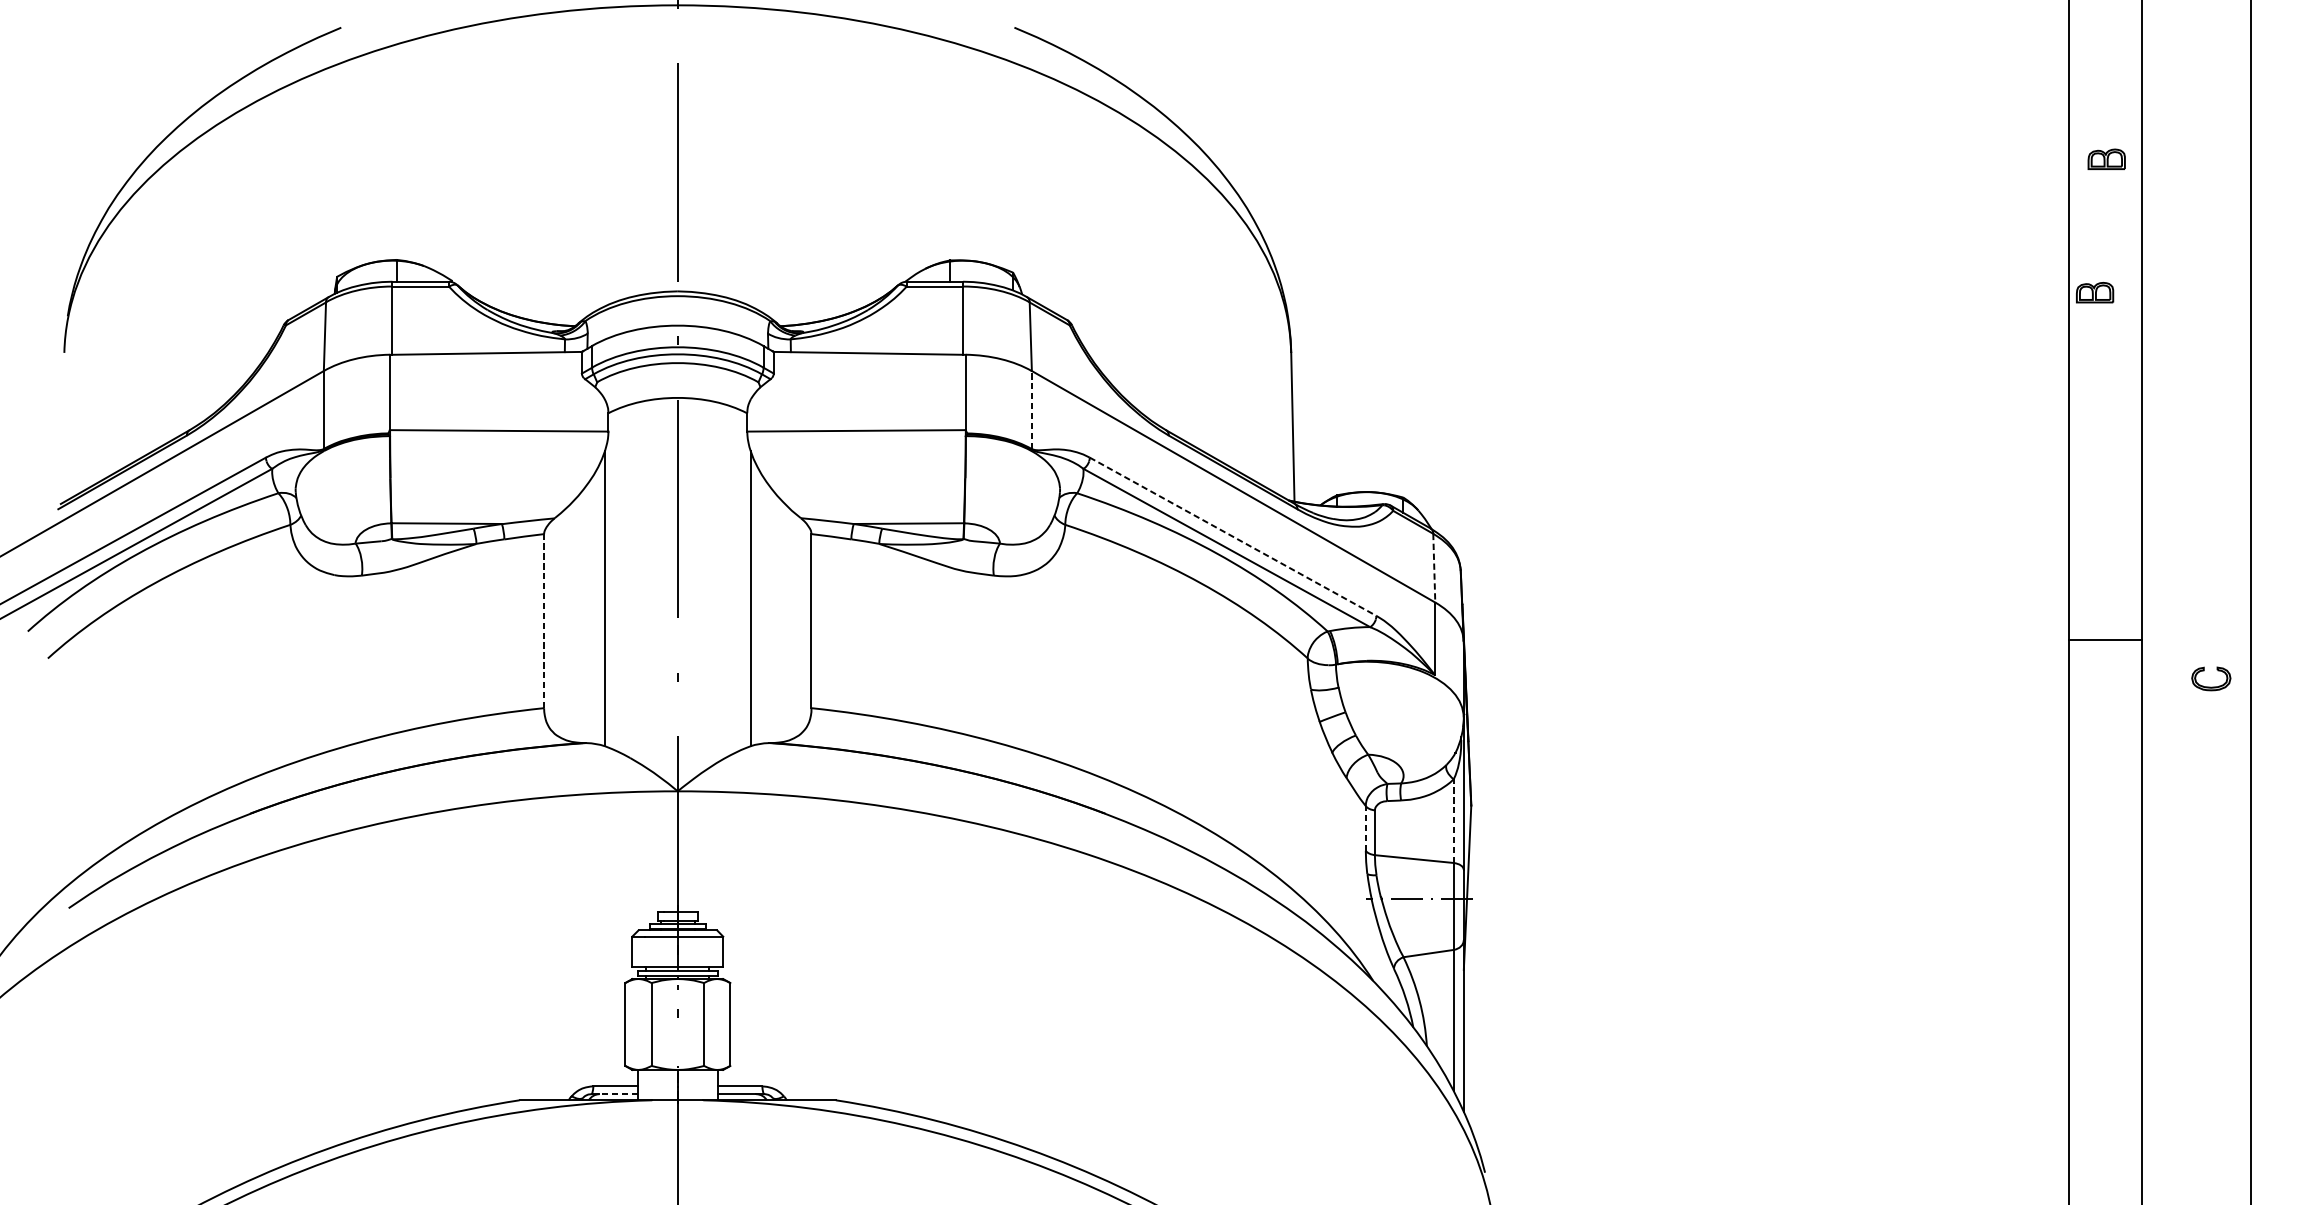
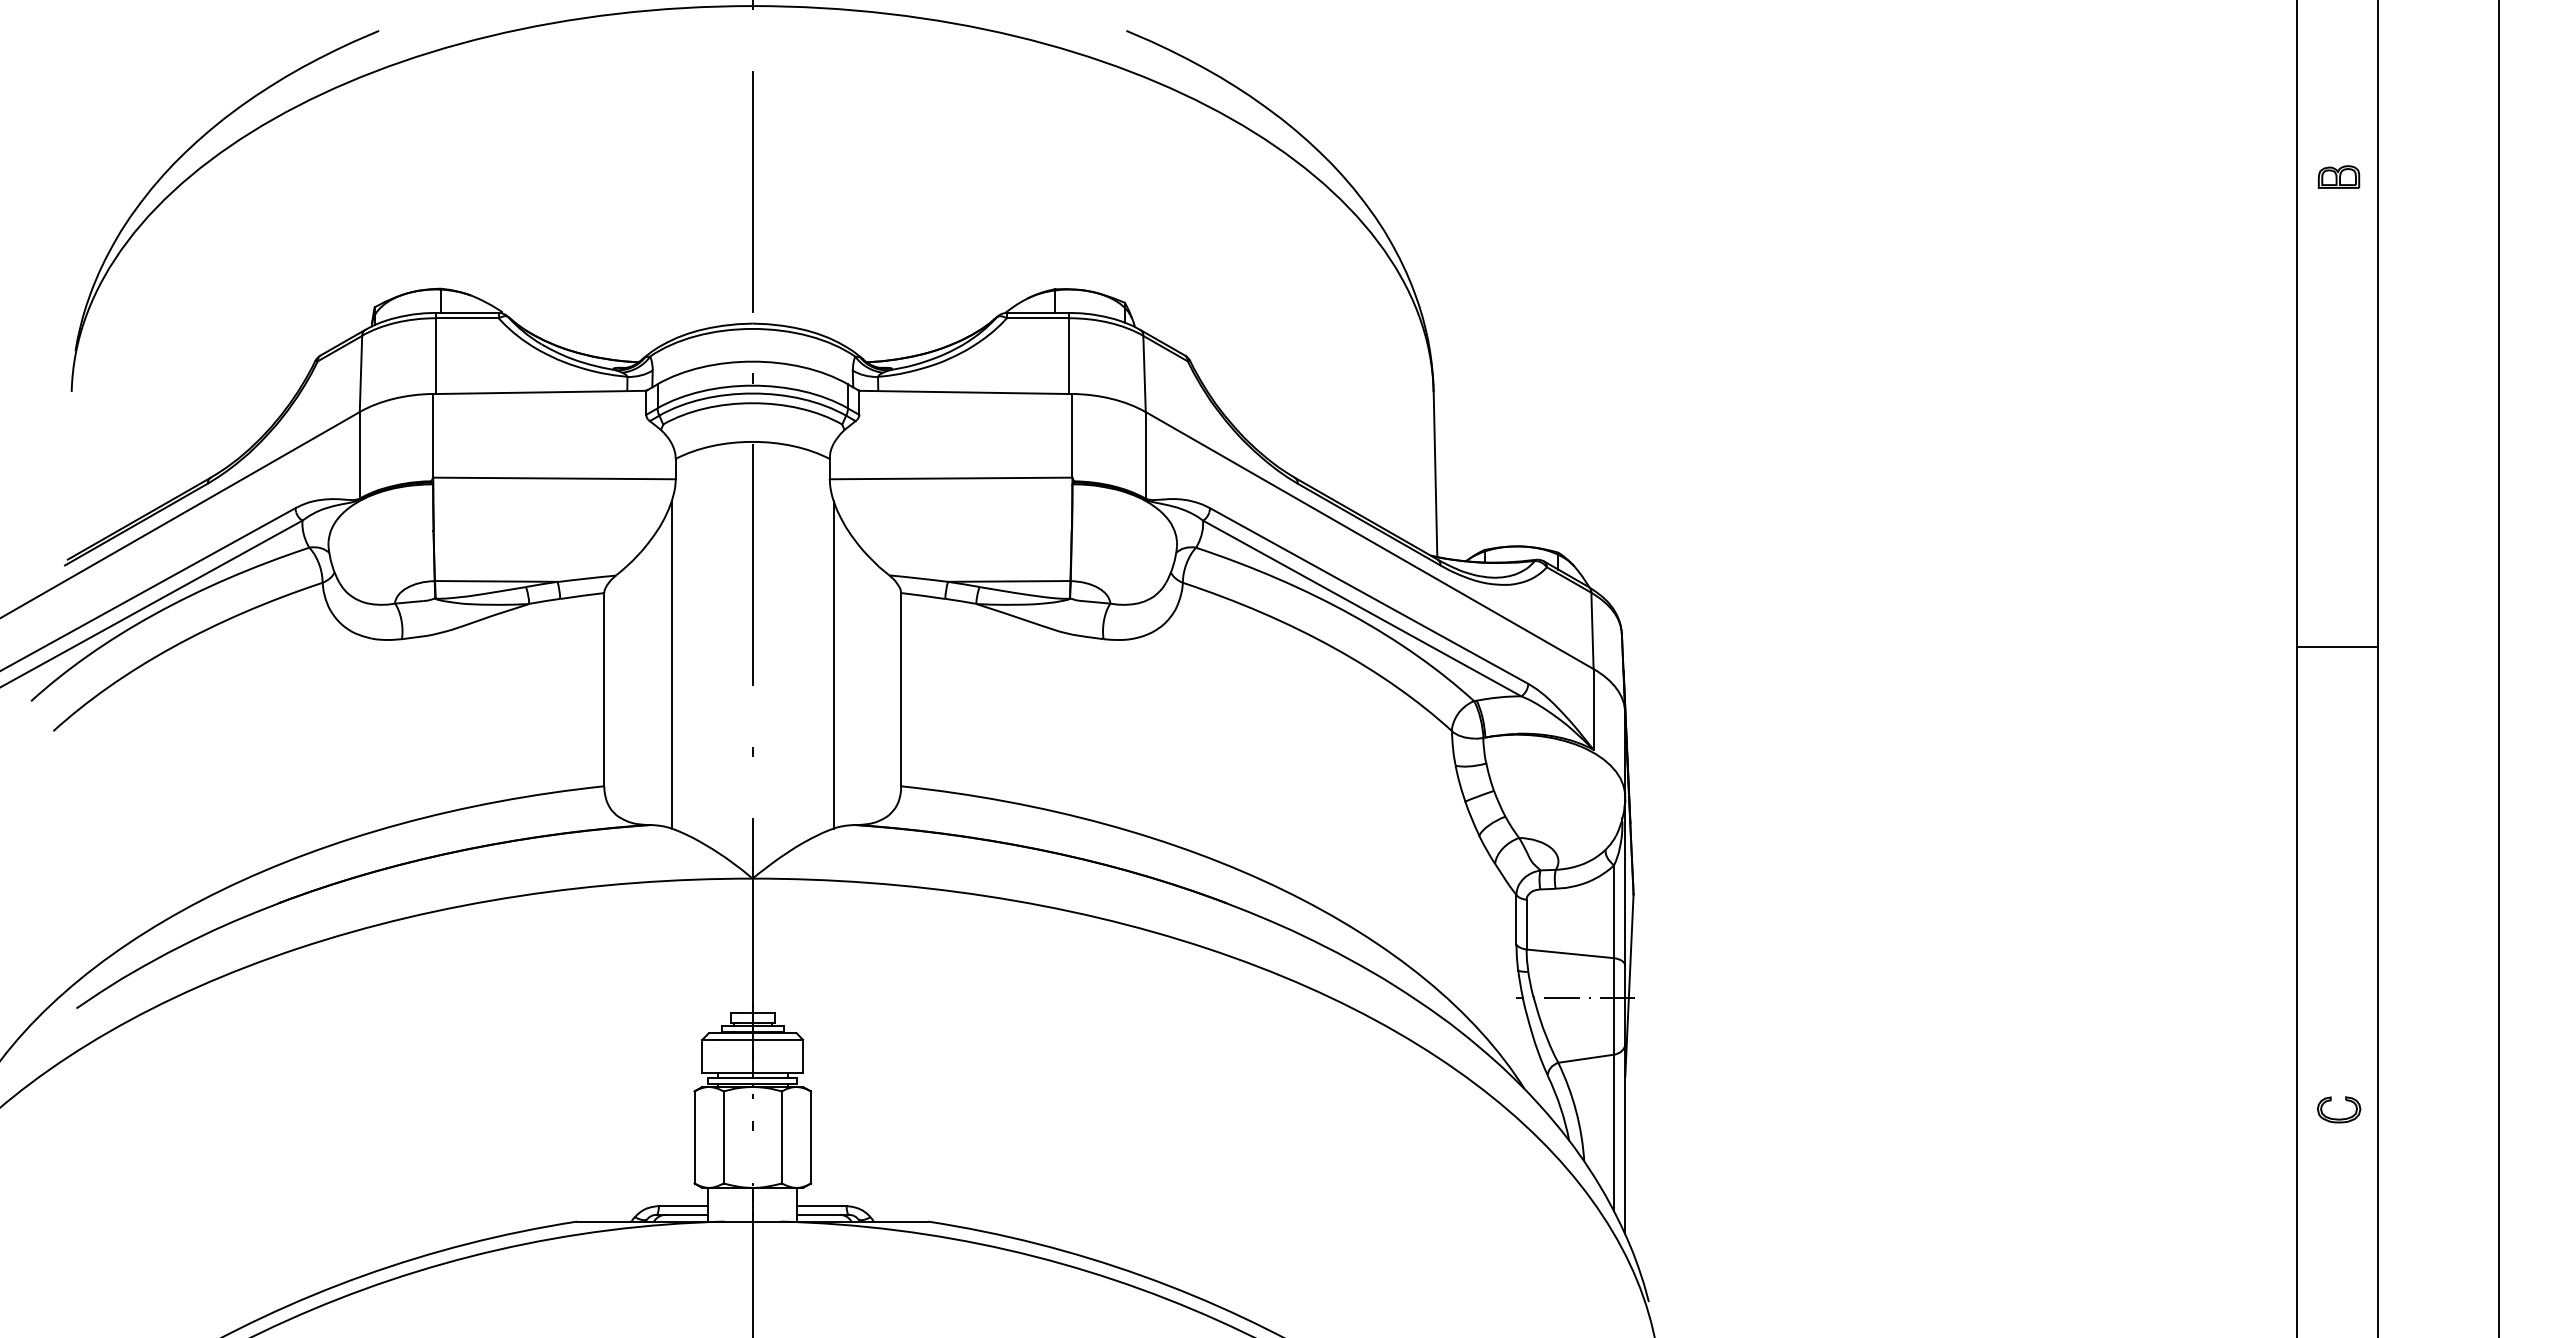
part: (2094, 292) -> (2325, 324), removed
line: (1031, 409) -> (1145, 454), dashed -> solid
line: (1233, 536) -> (1369, 595), dashed -> solid
line: (1434, 568) -> (1592, 631), dashed -> solid
line: (544, 620) -> (604, 689), dashed -> solid
line: (2104, 640) -> (2336, 647), moved
part: (2211, 686) -> (2339, 1118), moved
line: (1454, 820) -> (1614, 911), dashed -> solid
line: (1365, 828) -> (1516, 919), dashed -> solid
line: (618, 1093) -> (686, 1214), dashed -> solid

